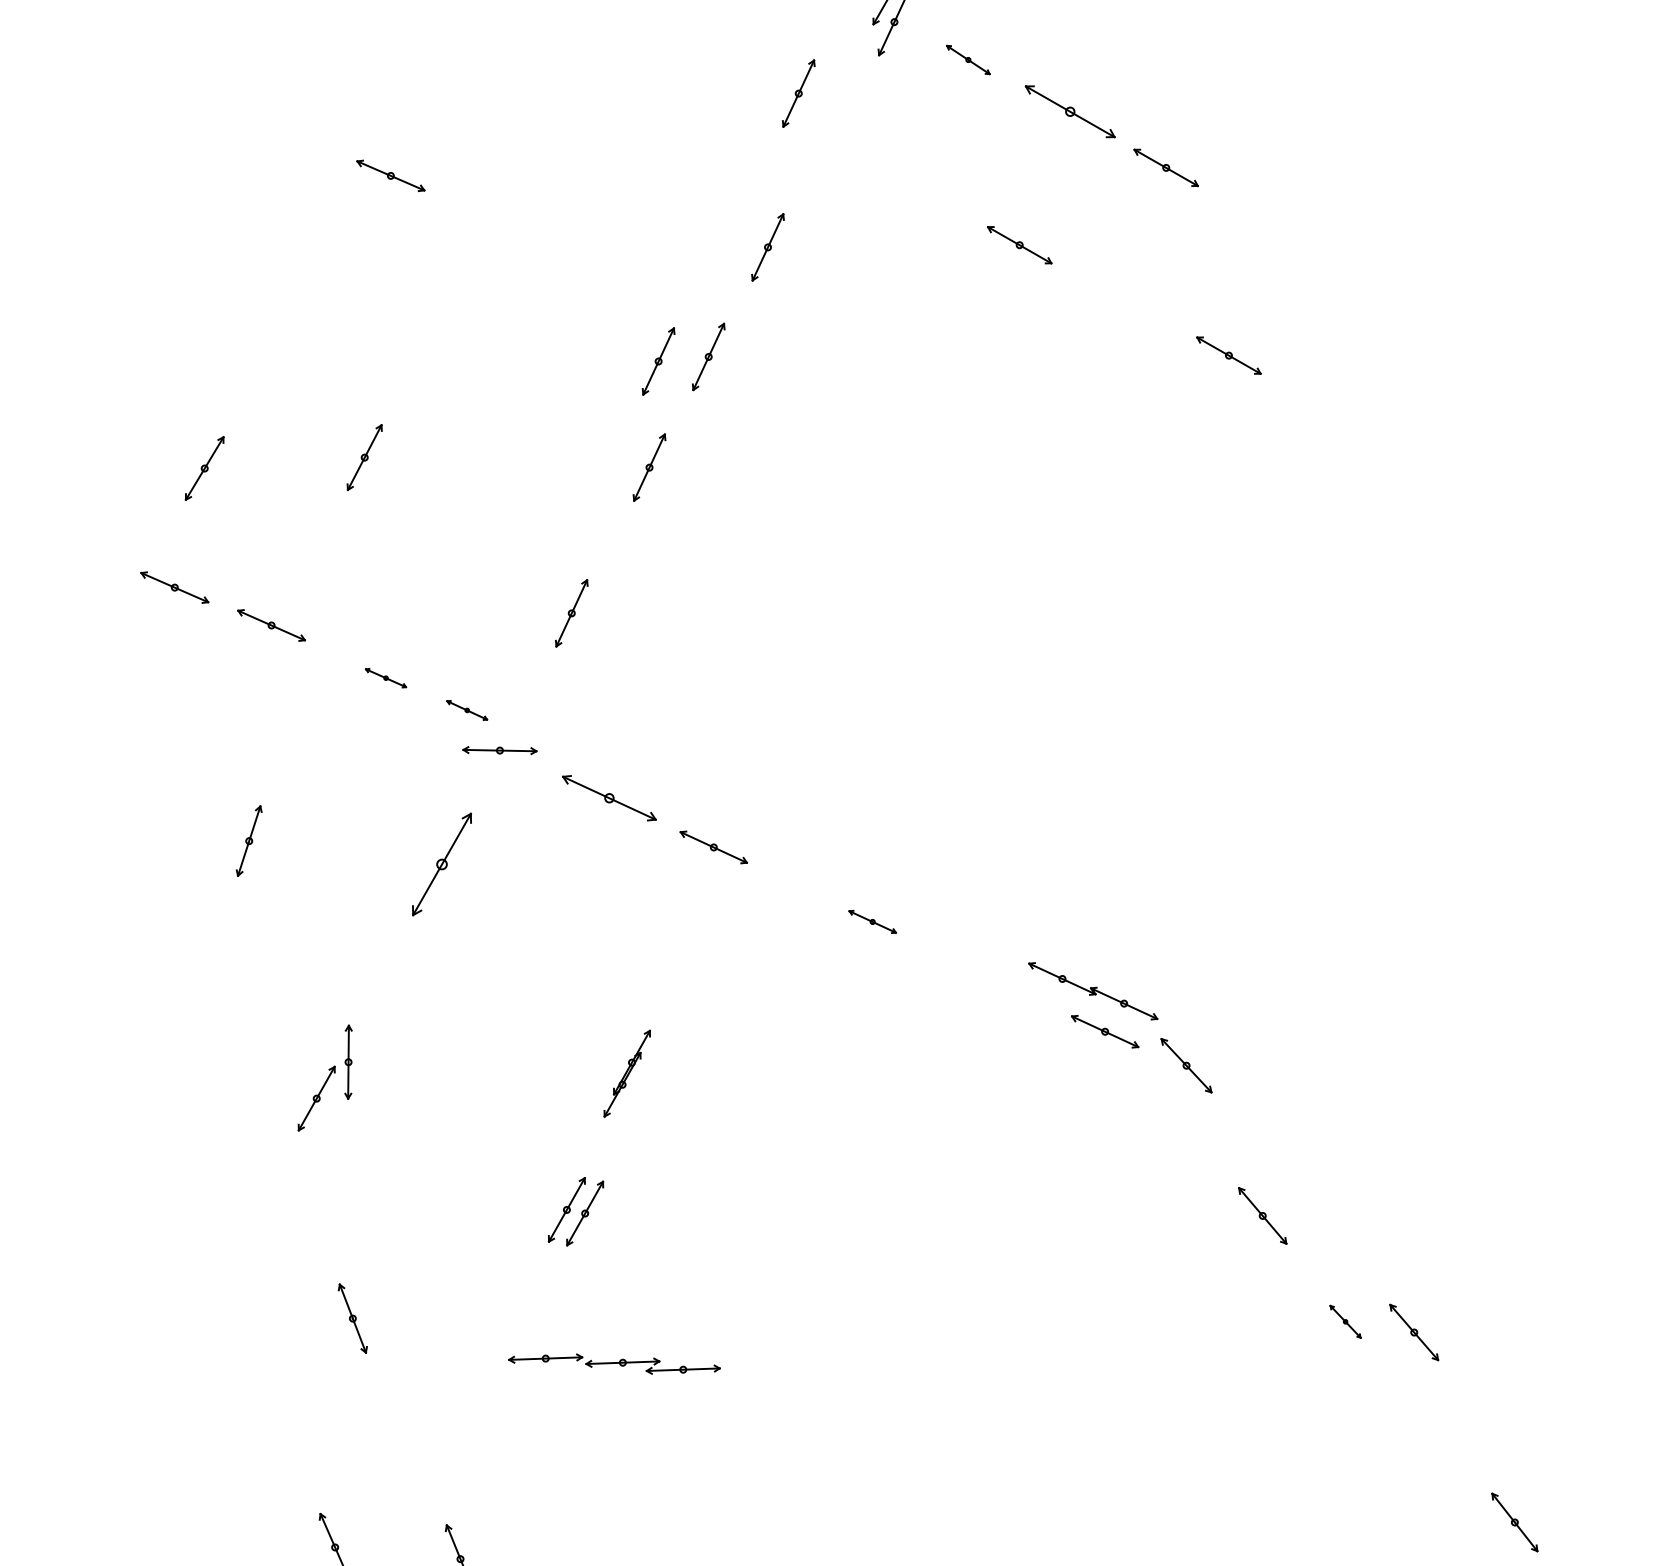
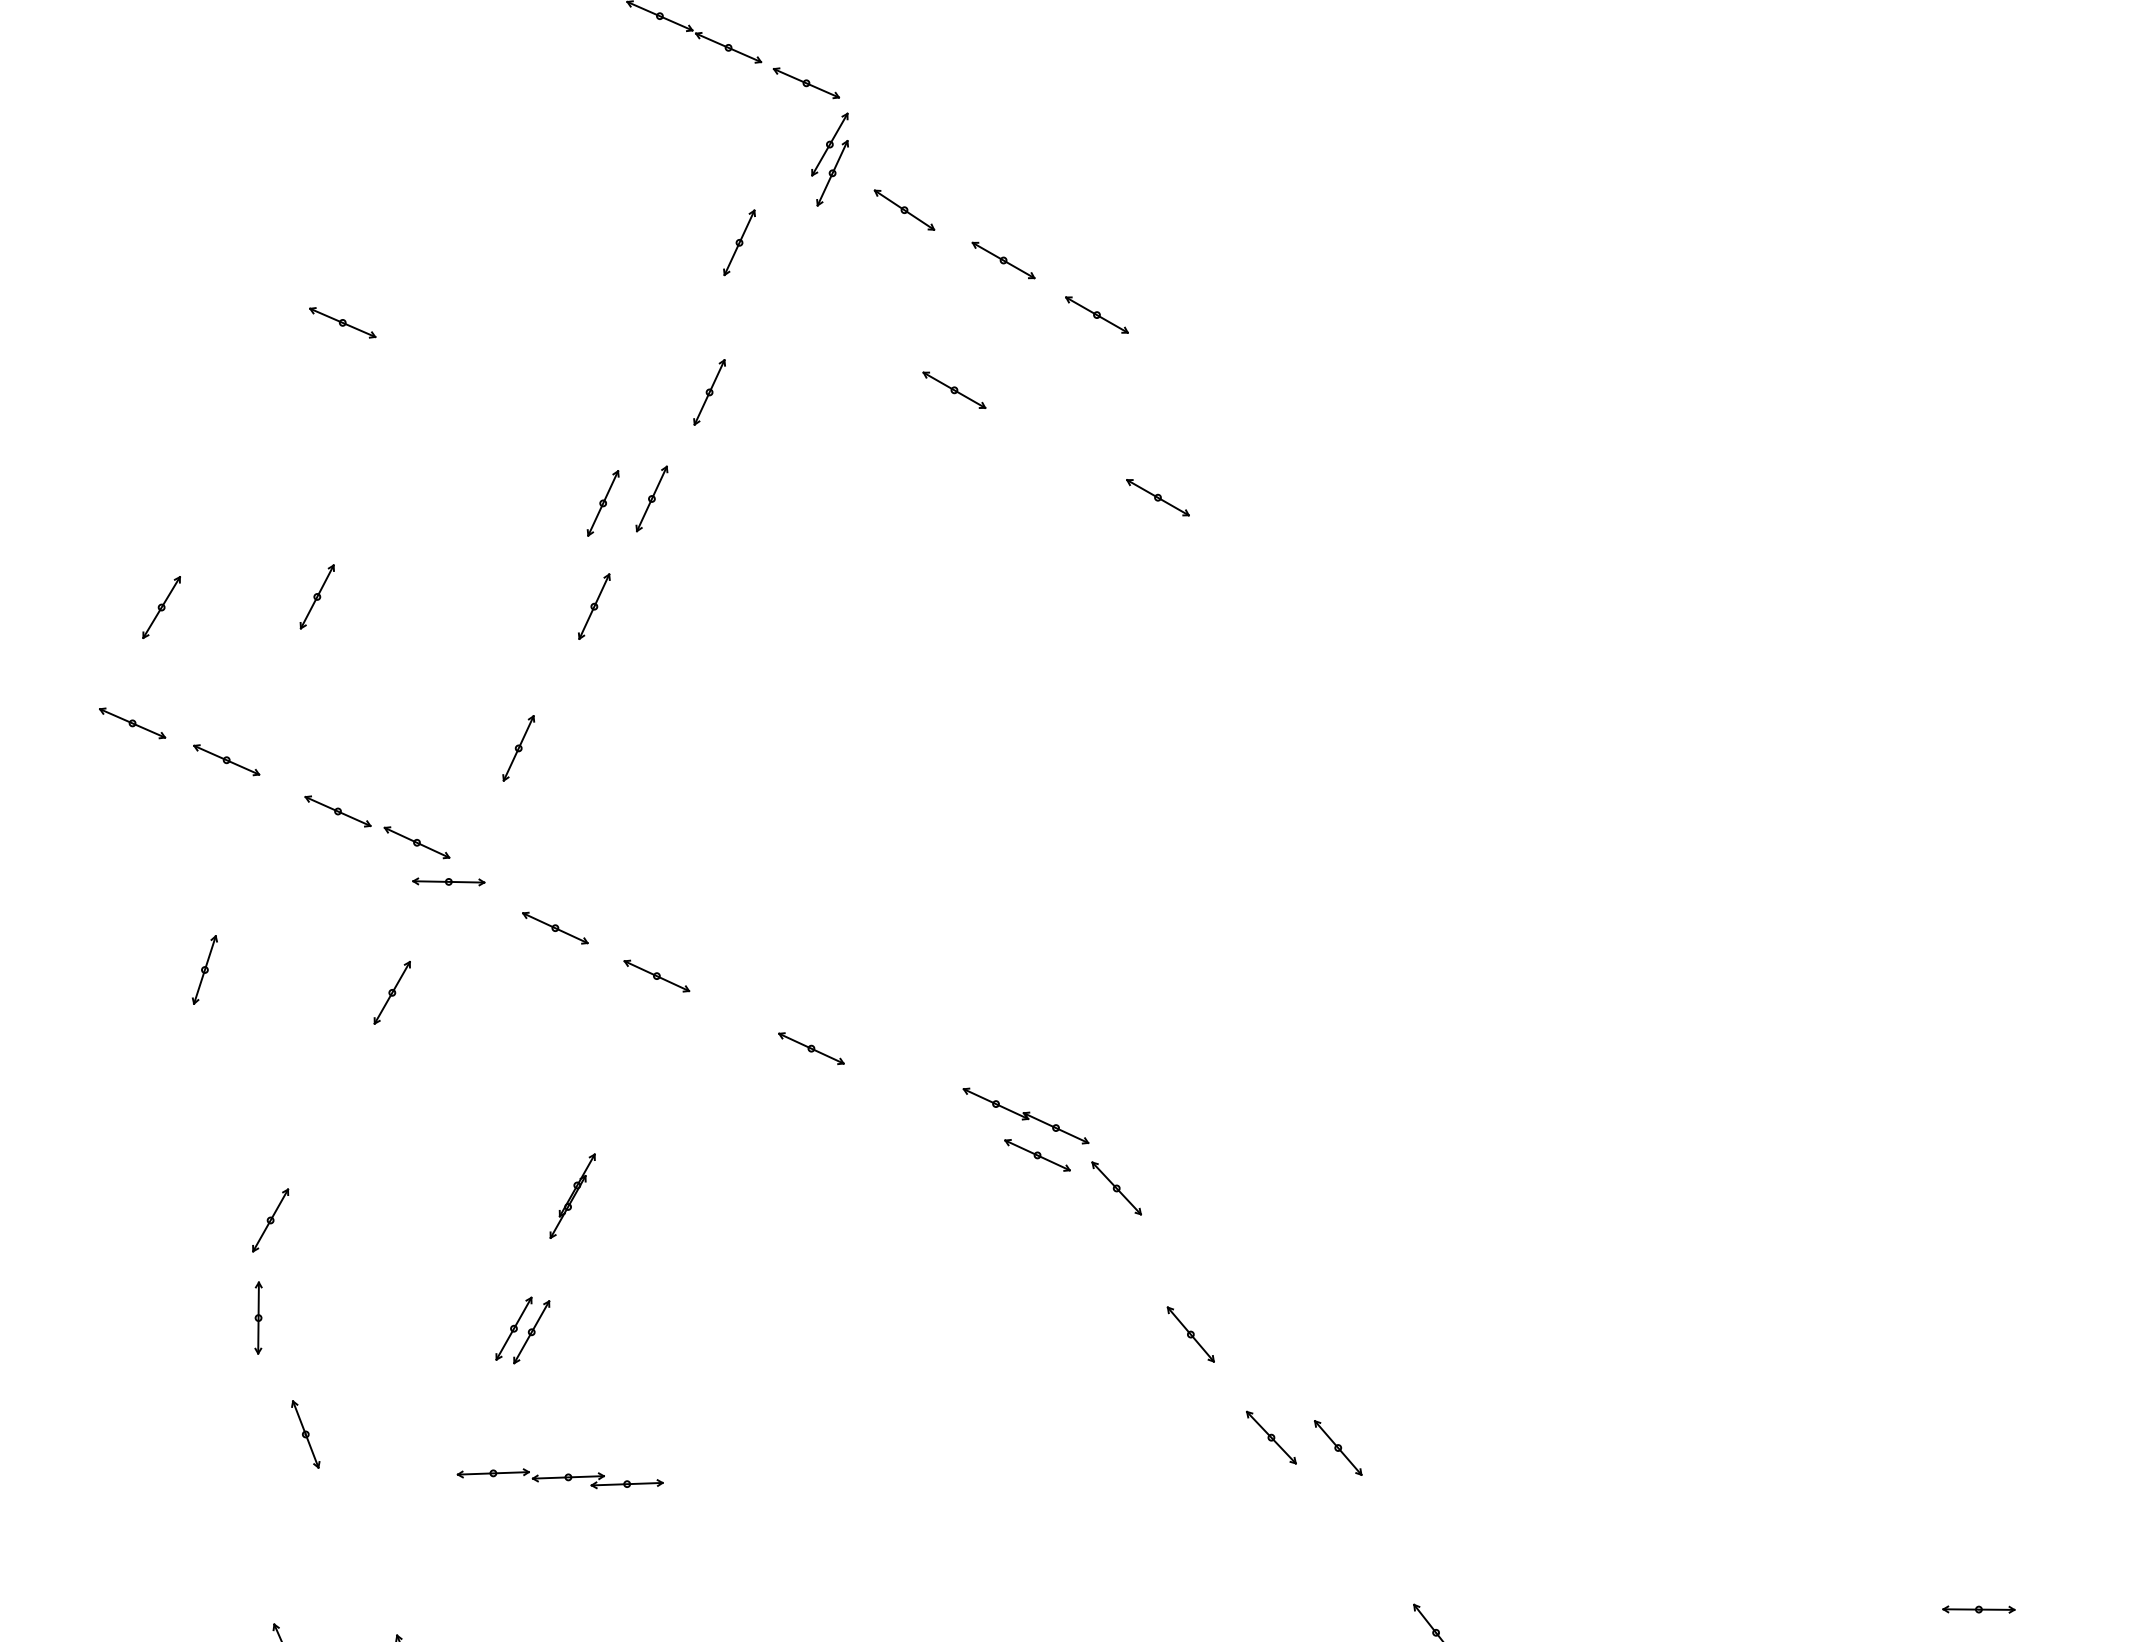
part: (968, 59) -> (904, 209), size x1.43
part: (1070, 111) -> (1003, 260), size x0.71
part: (385, 678) -> (337, 811), size x1.67
part: (466, 710) -> (416, 842), size x1.67
part: (609, 797) -> (555, 927), size x0.71
part: (440, 864) -> (391, 992), size x0.62
part: (872, 921) -> (811, 1048), size x1.43
part: (348, 1061) -> (258, 1317), moved
part: (1345, 1321) -> (1271, 1437), size x1.67

